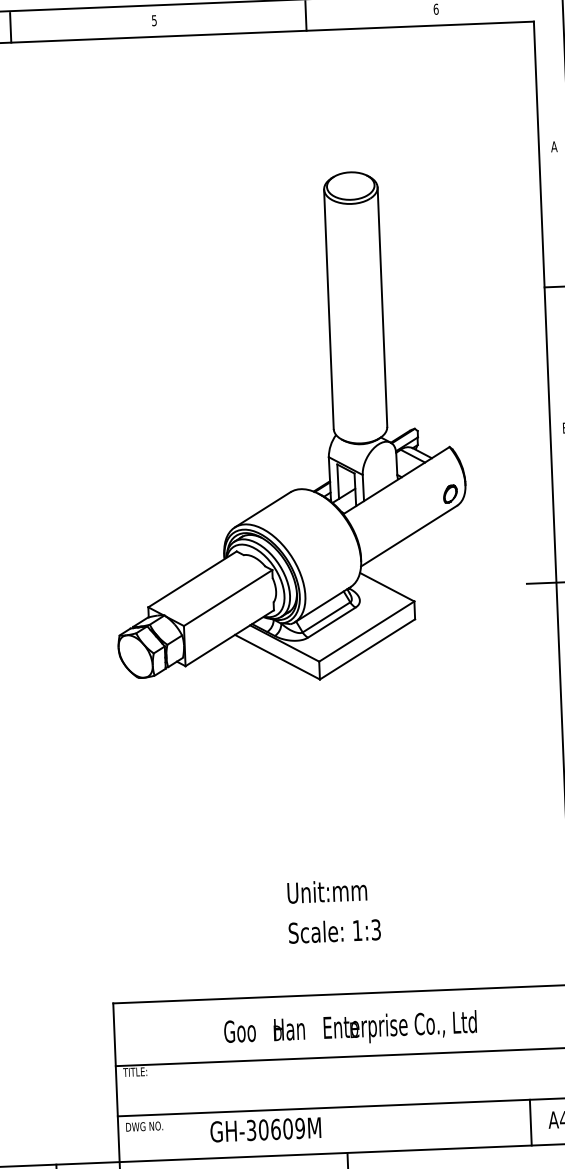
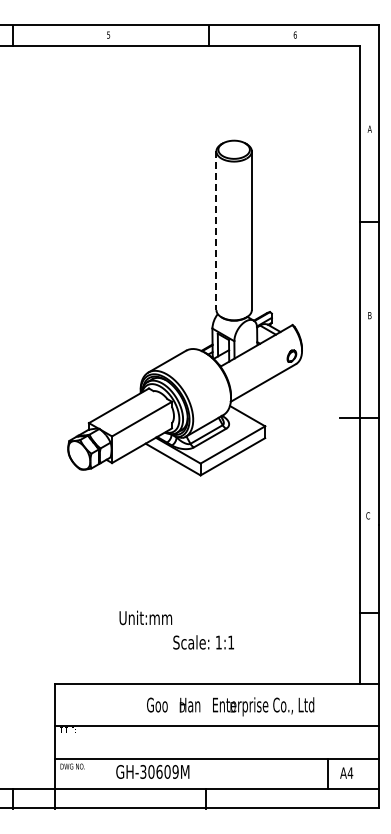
line: (329, 310) -> (216, 231), solid -> dashed
text: (326, 890) -> (145, 617), moved
text: (376, 929) -> (231, 642), 1:3 -> 1:1
text: (350, 1029) -> (230, 706), moved

